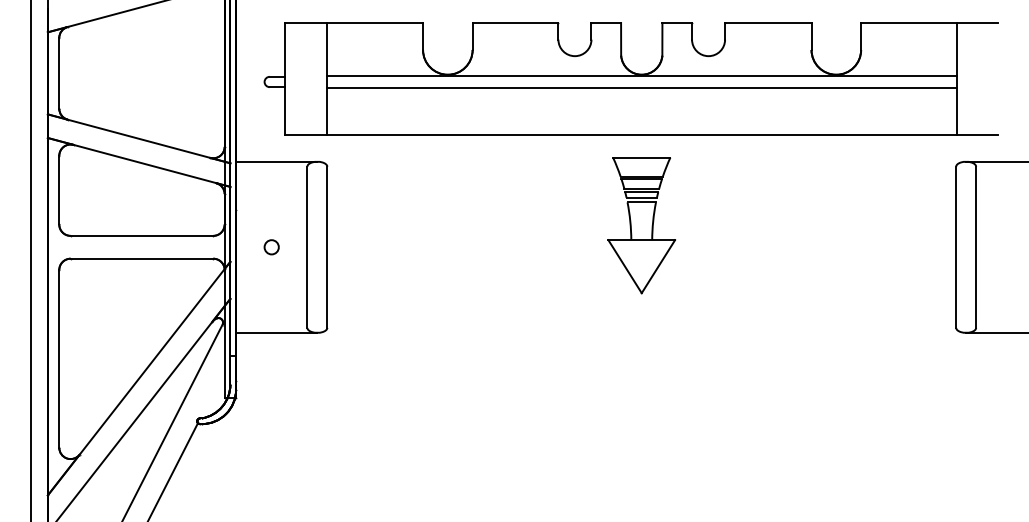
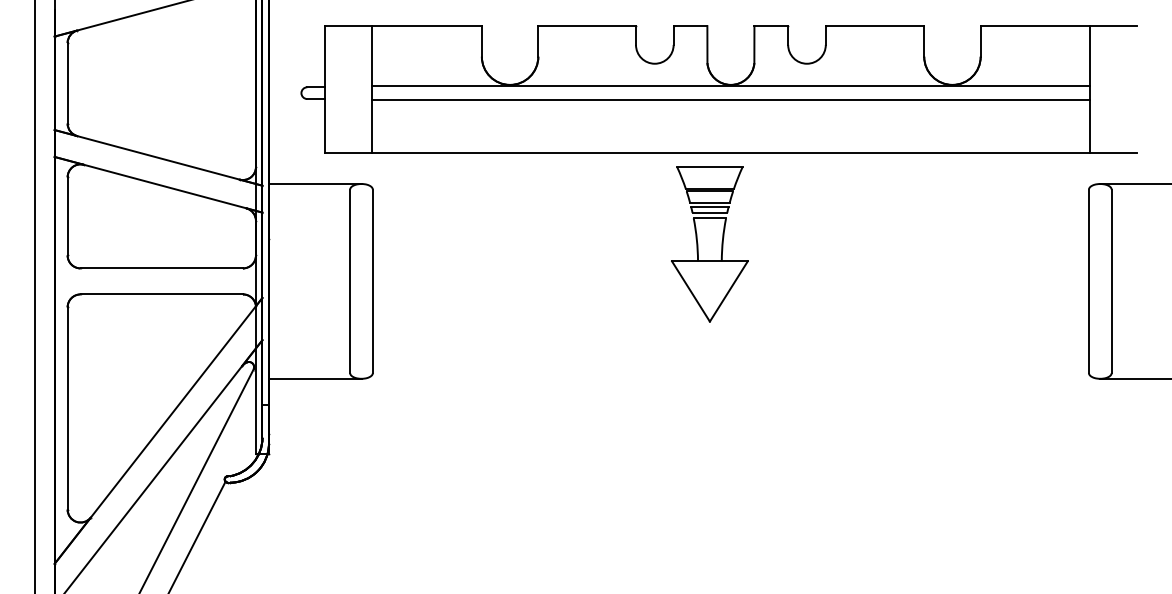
part: (641, 225) -> (709, 244), moved
circle: (271, 247) -> (309, 281), removed

